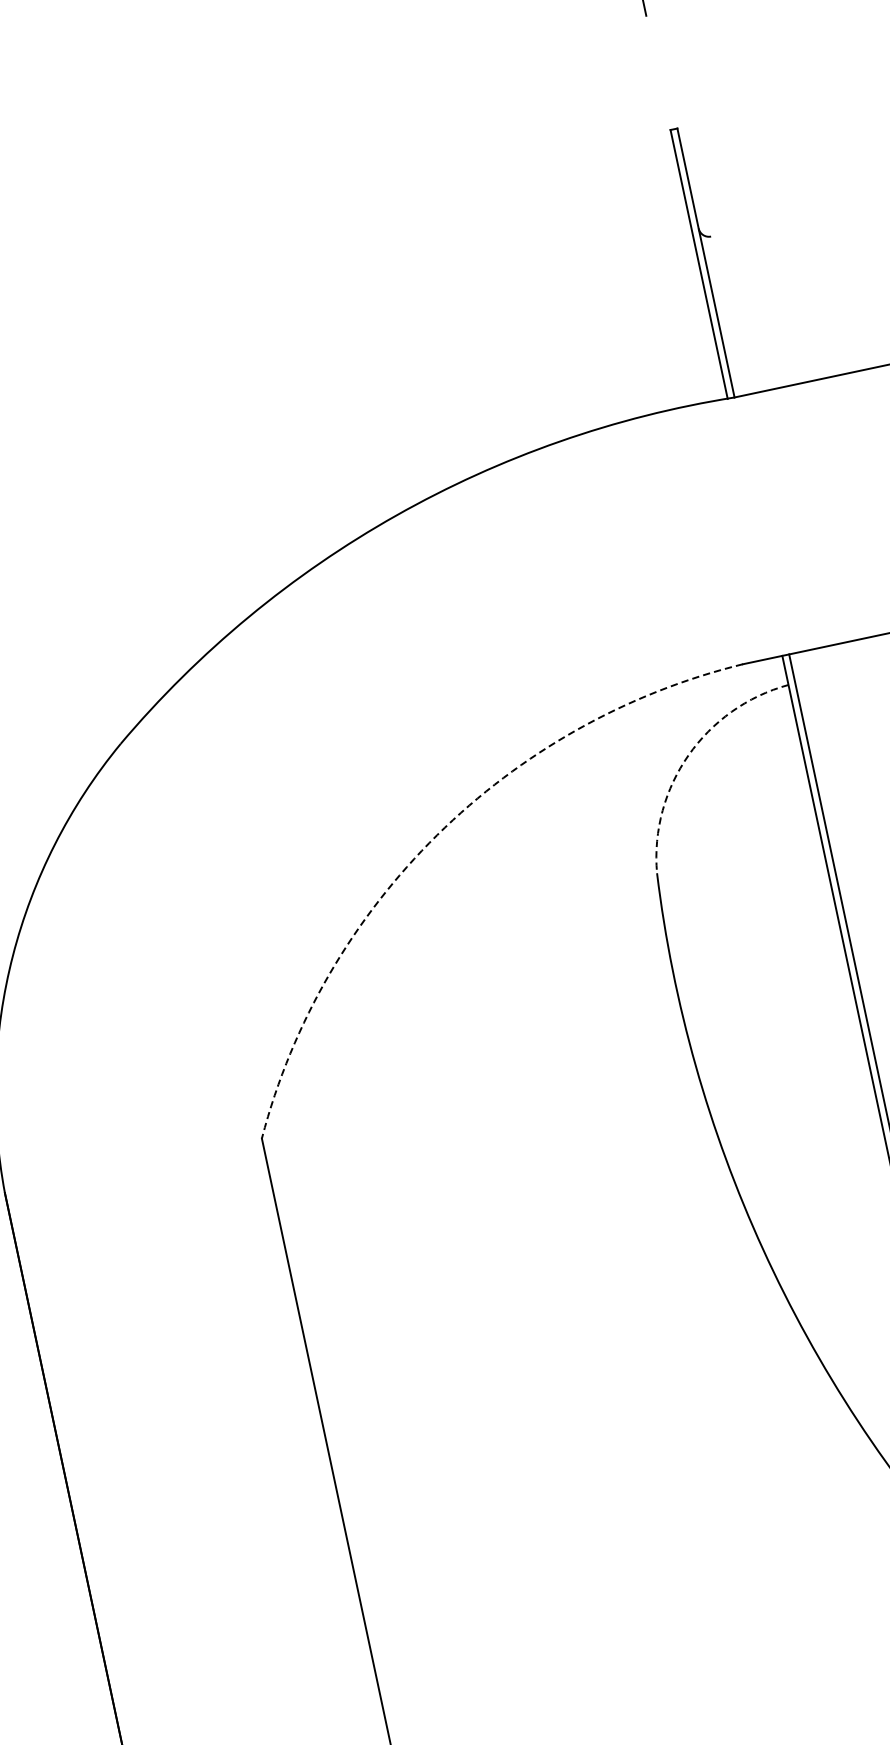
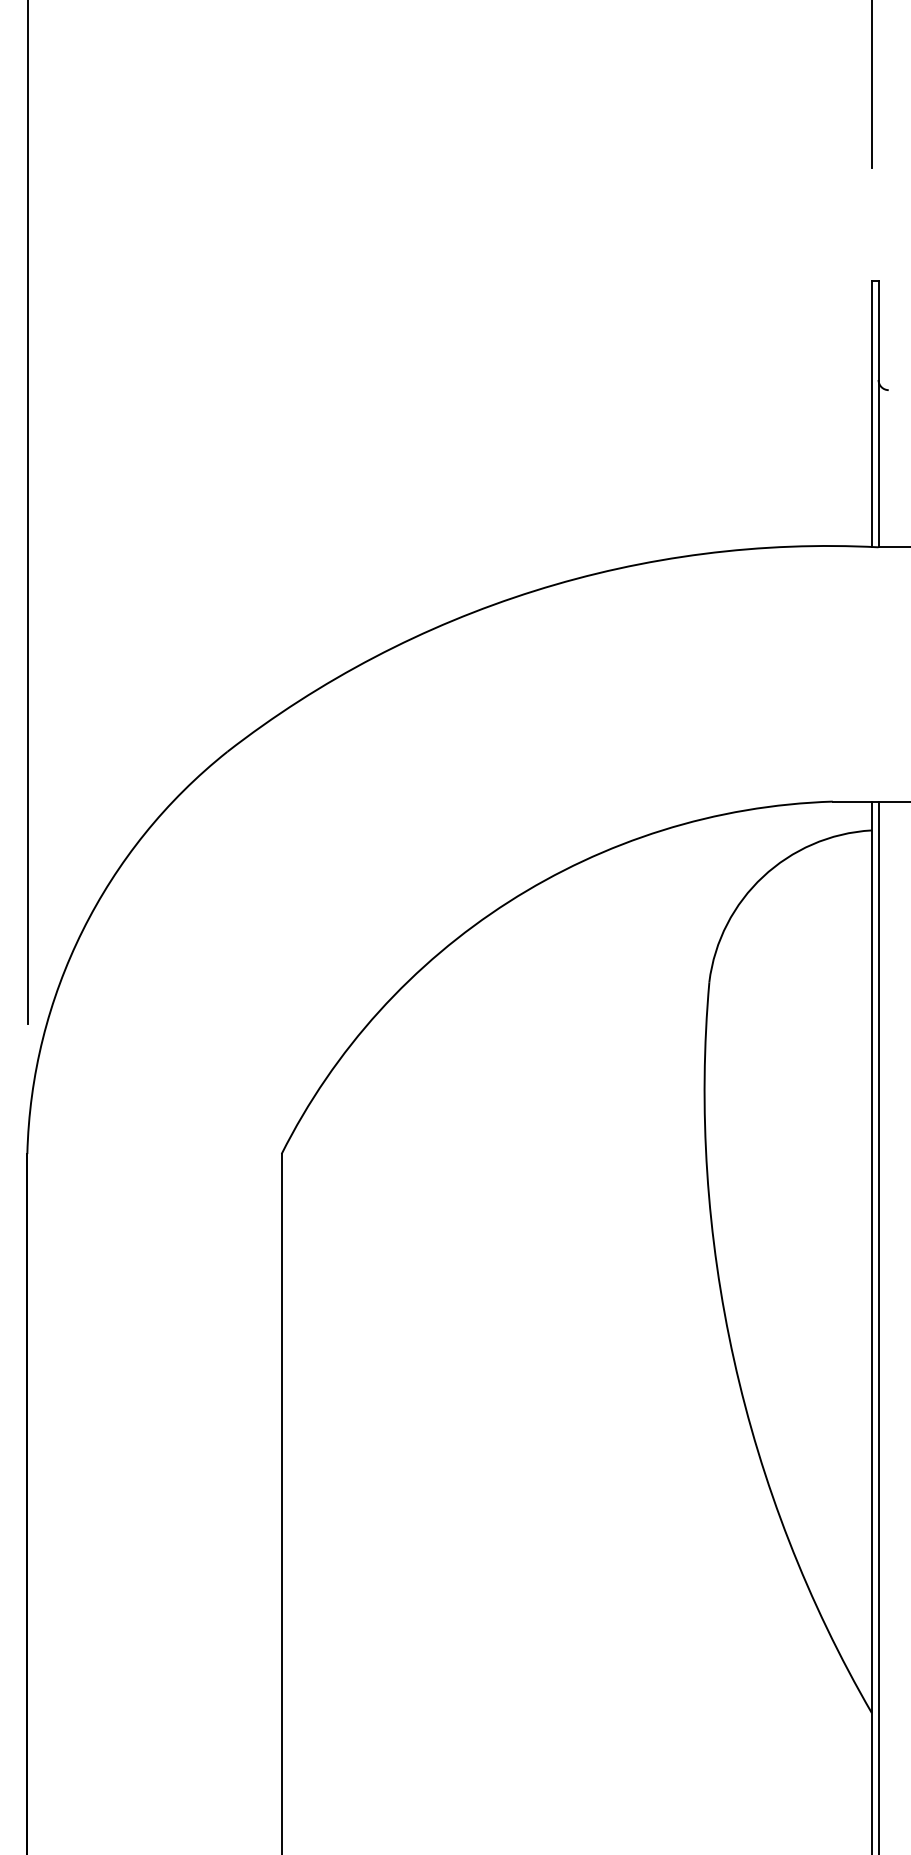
arc: (689, 754) -> (763, 876), dashed -> solid
arc: (437, 835) -> (508, 902), dashed -> solid

